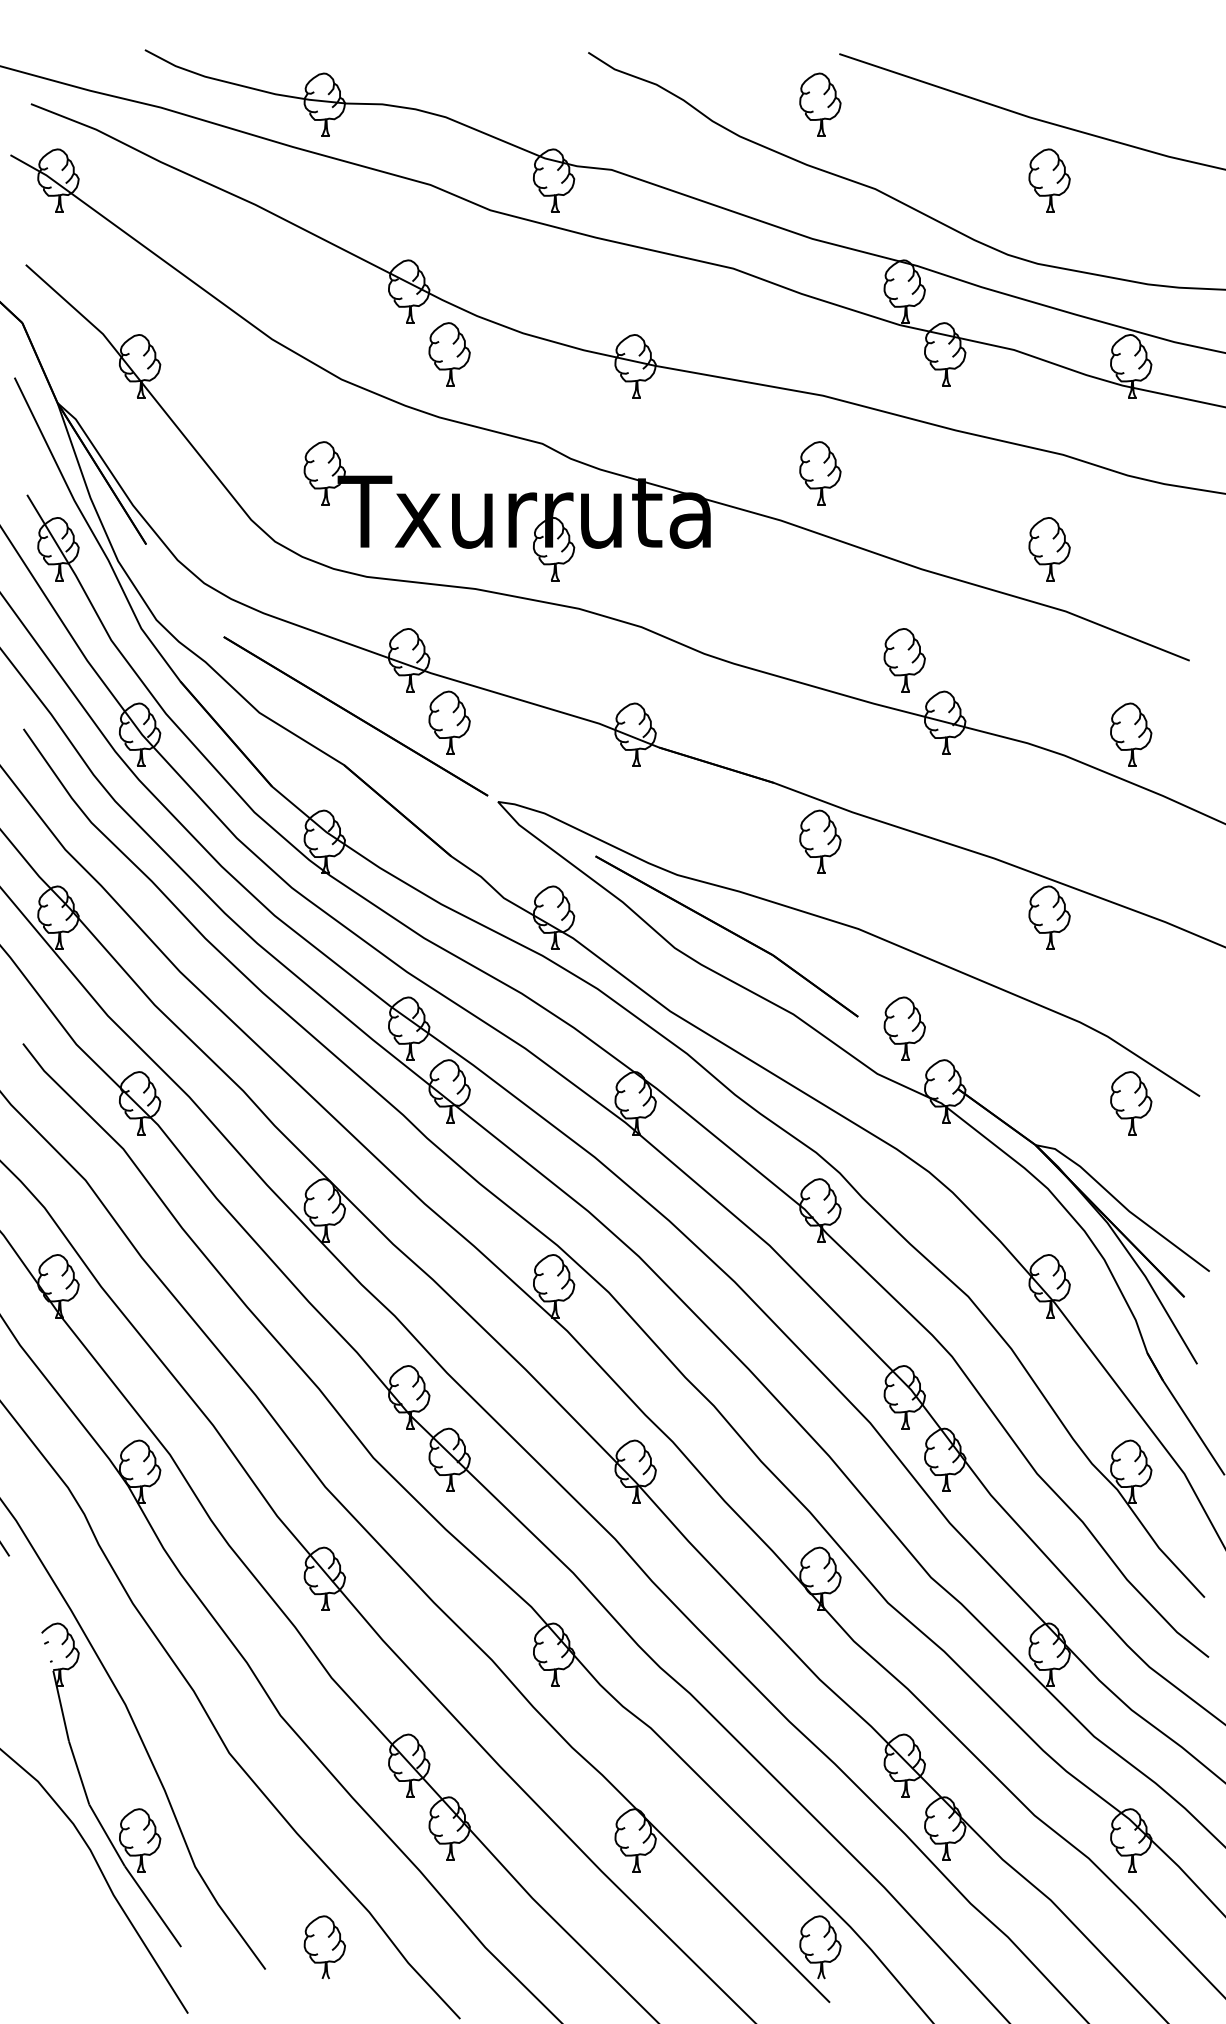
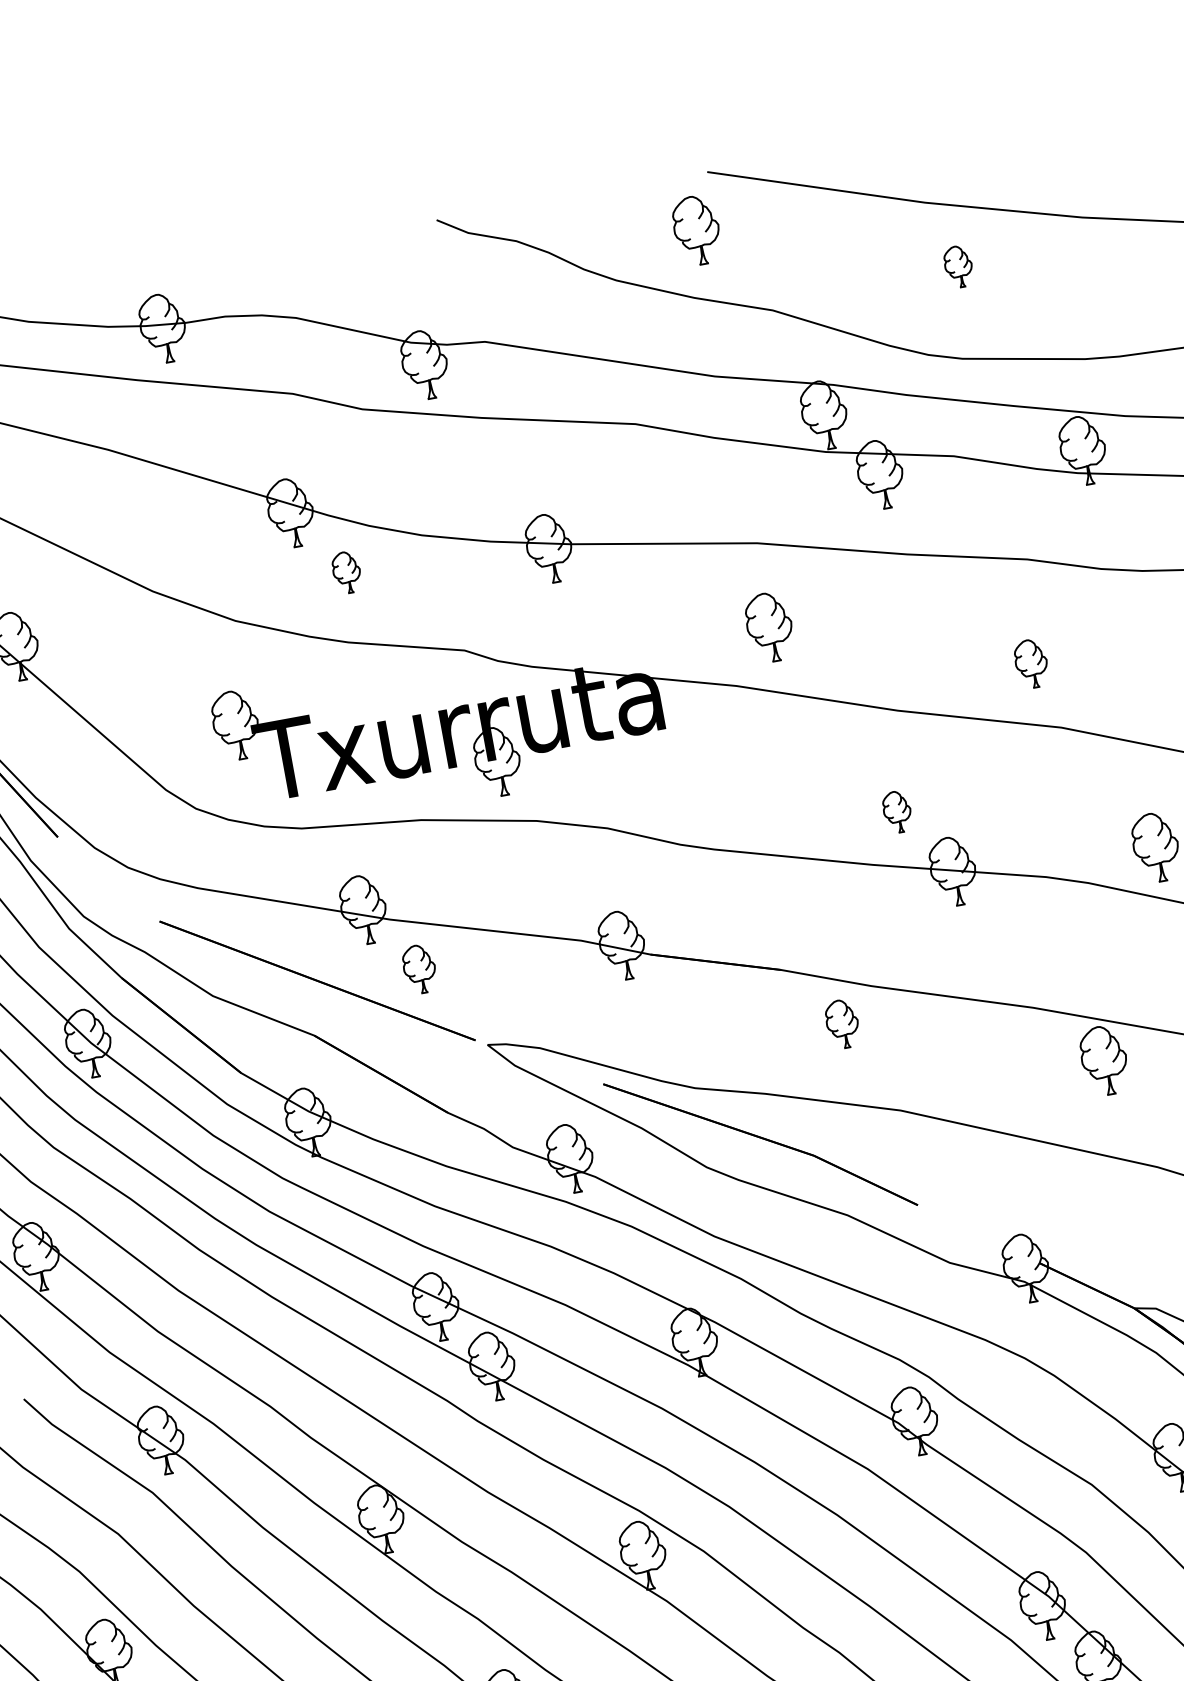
part: (1049, 180) -> (958, 266), size x0.6
part: (449, 354) -> (346, 572), size x0.6
part: (1049, 549) -> (1031, 664), size x0.7
part: (904, 660) -> (897, 812), size x0.6
part: (449, 722) -> (419, 969), size x0.7
part: (820, 841) -> (842, 1023), size x0.7
part: (904, 1028) -> (970, 1208), removed

